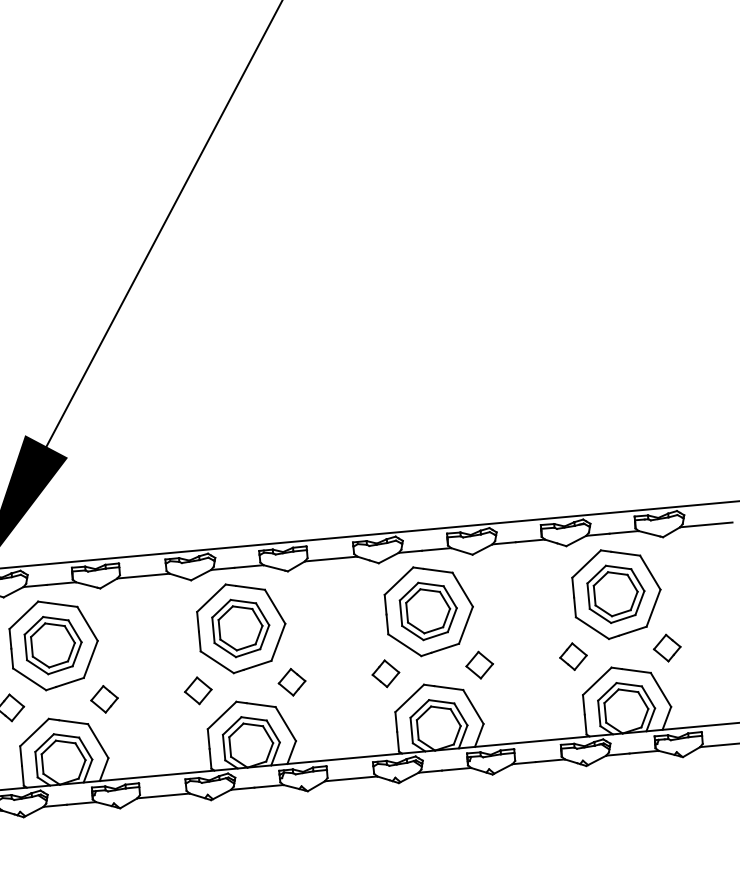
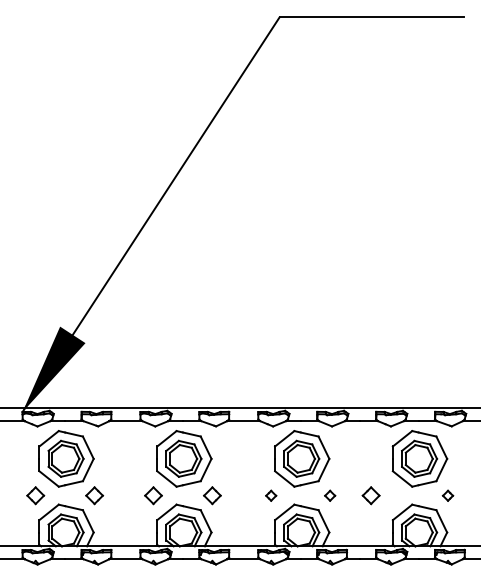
part: (666, 647) -> (447, 495), size x0.6
part: (572, 656) -> (370, 495), moved
part: (478, 665) -> (329, 495), size x0.6
part: (384, 673) -> (270, 495), size x0.6

